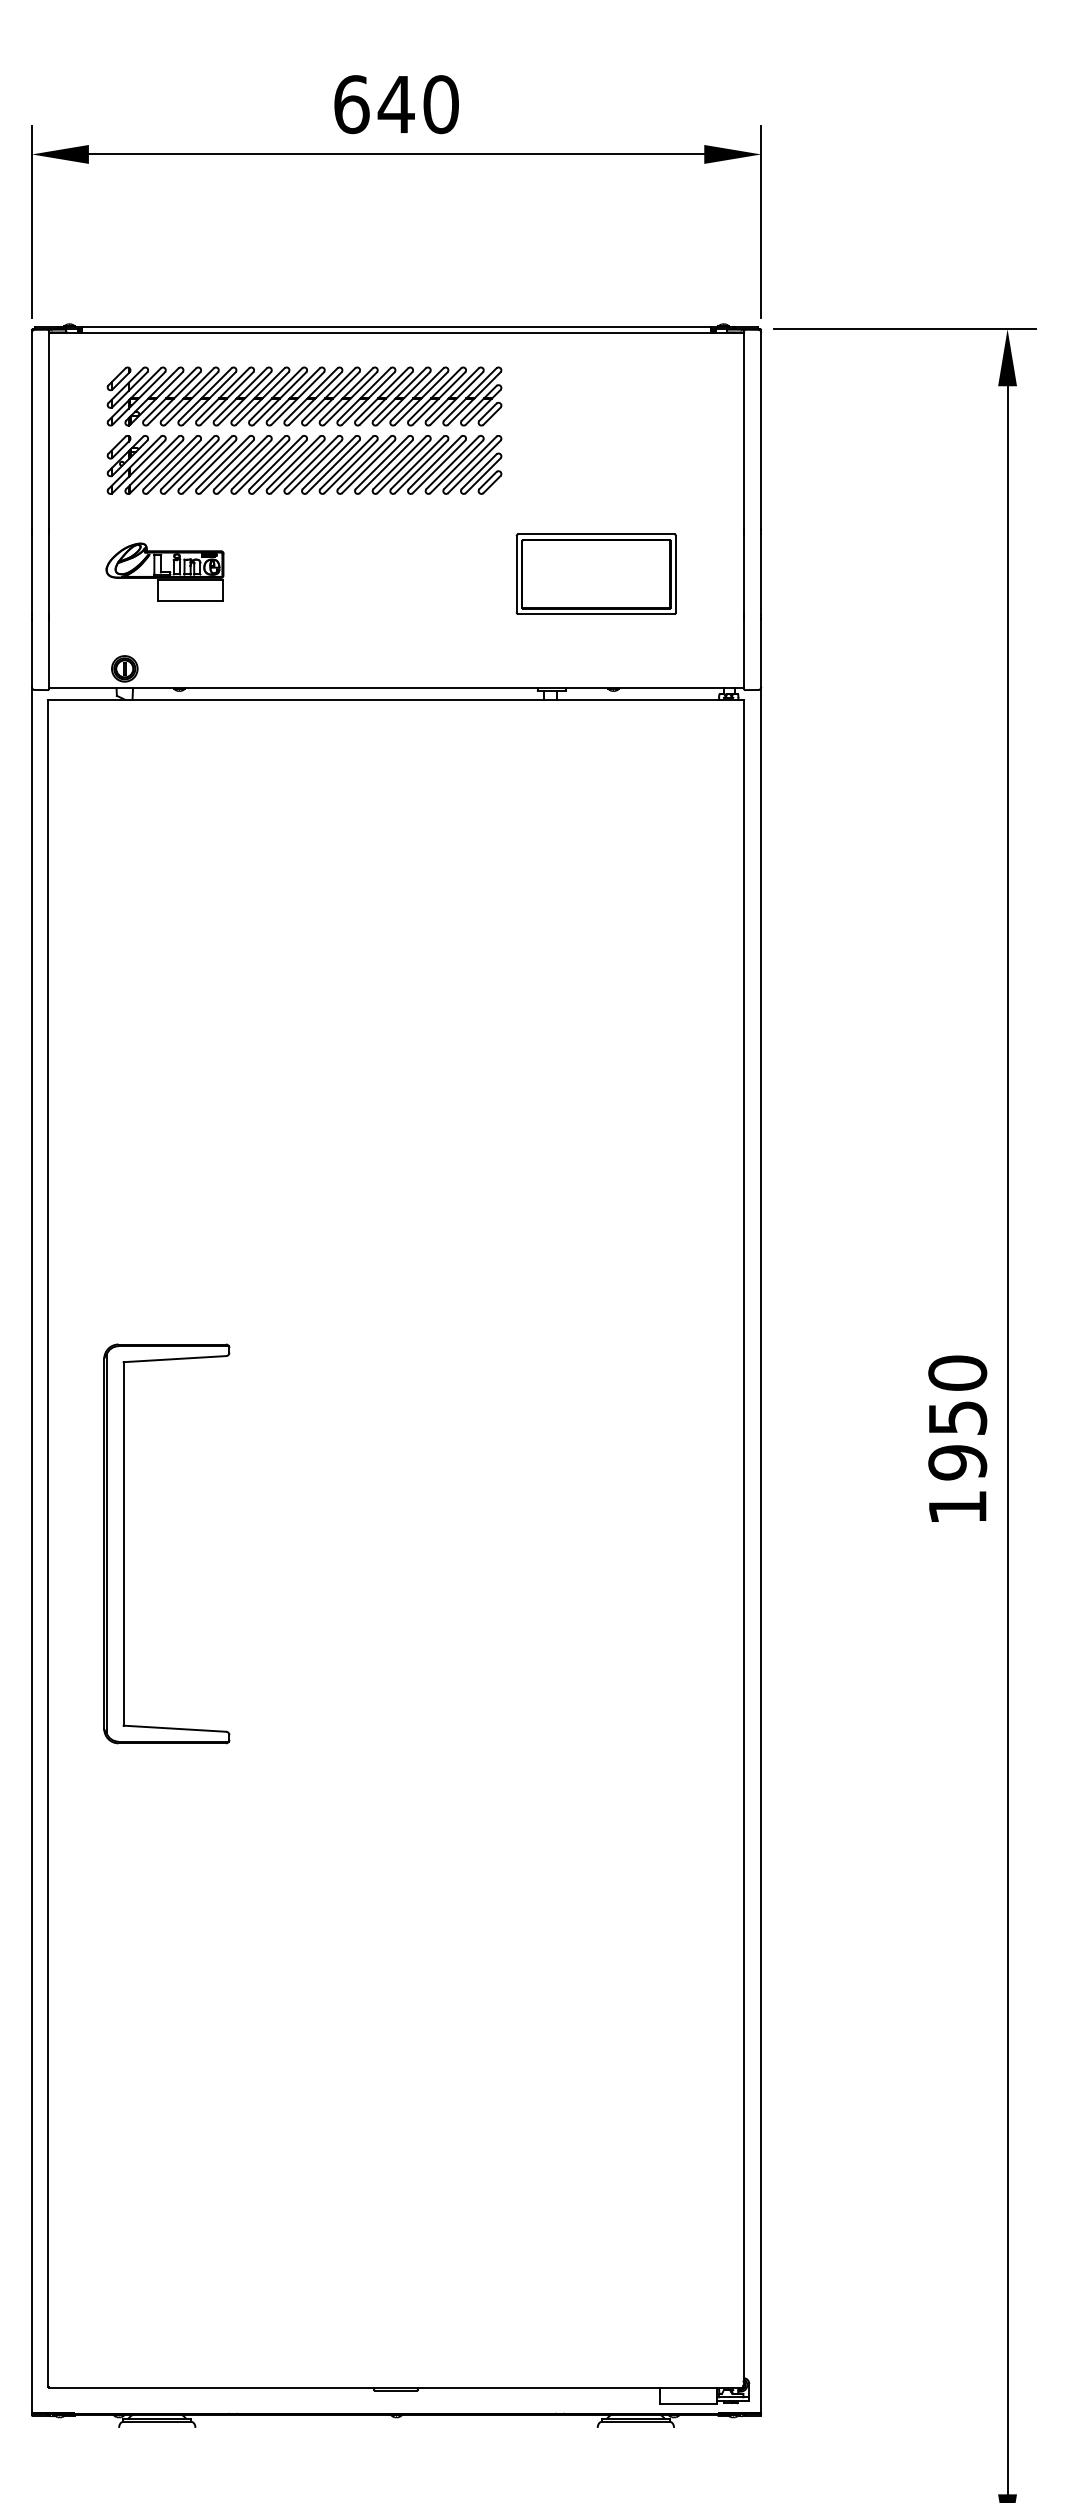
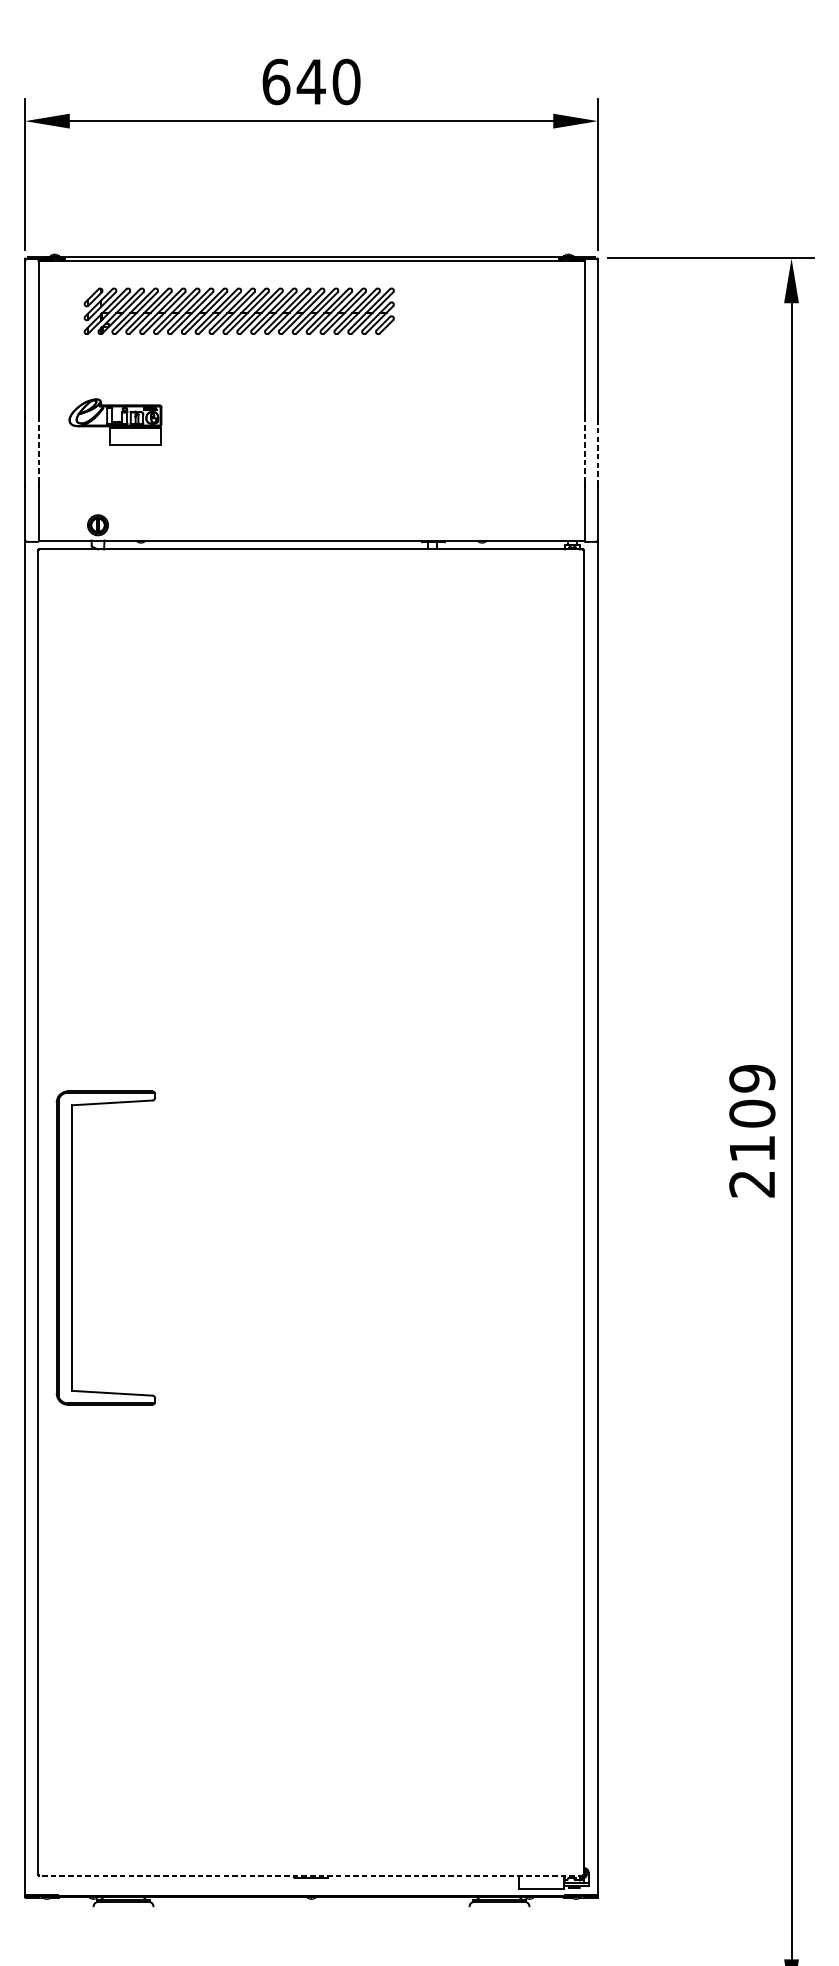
part: (304, 464) -> (239, 364), removed
part: (164, 571) -> (115, 421), moved
line: (49, 573) -> (38, 450), solid -> dashed
part: (595, 573) -> (467, 450), removed
line: (744, 573) -> (584, 450), solid -> dashed
line: (761, 574) -> (598, 451), solid -> dashed
text: (957, 1439) -> (752, 1130), 1950 -> 2109
part: (124, 1543) -> (72, 1247), moved
line: (396, 2388) -> (311, 1876), solid -> dashed

